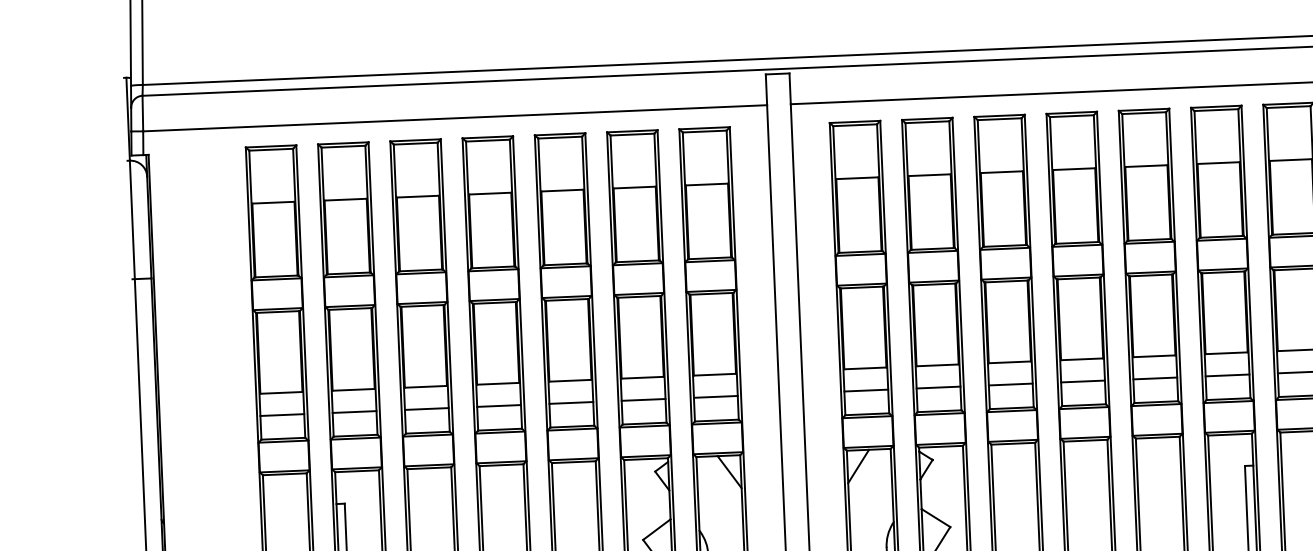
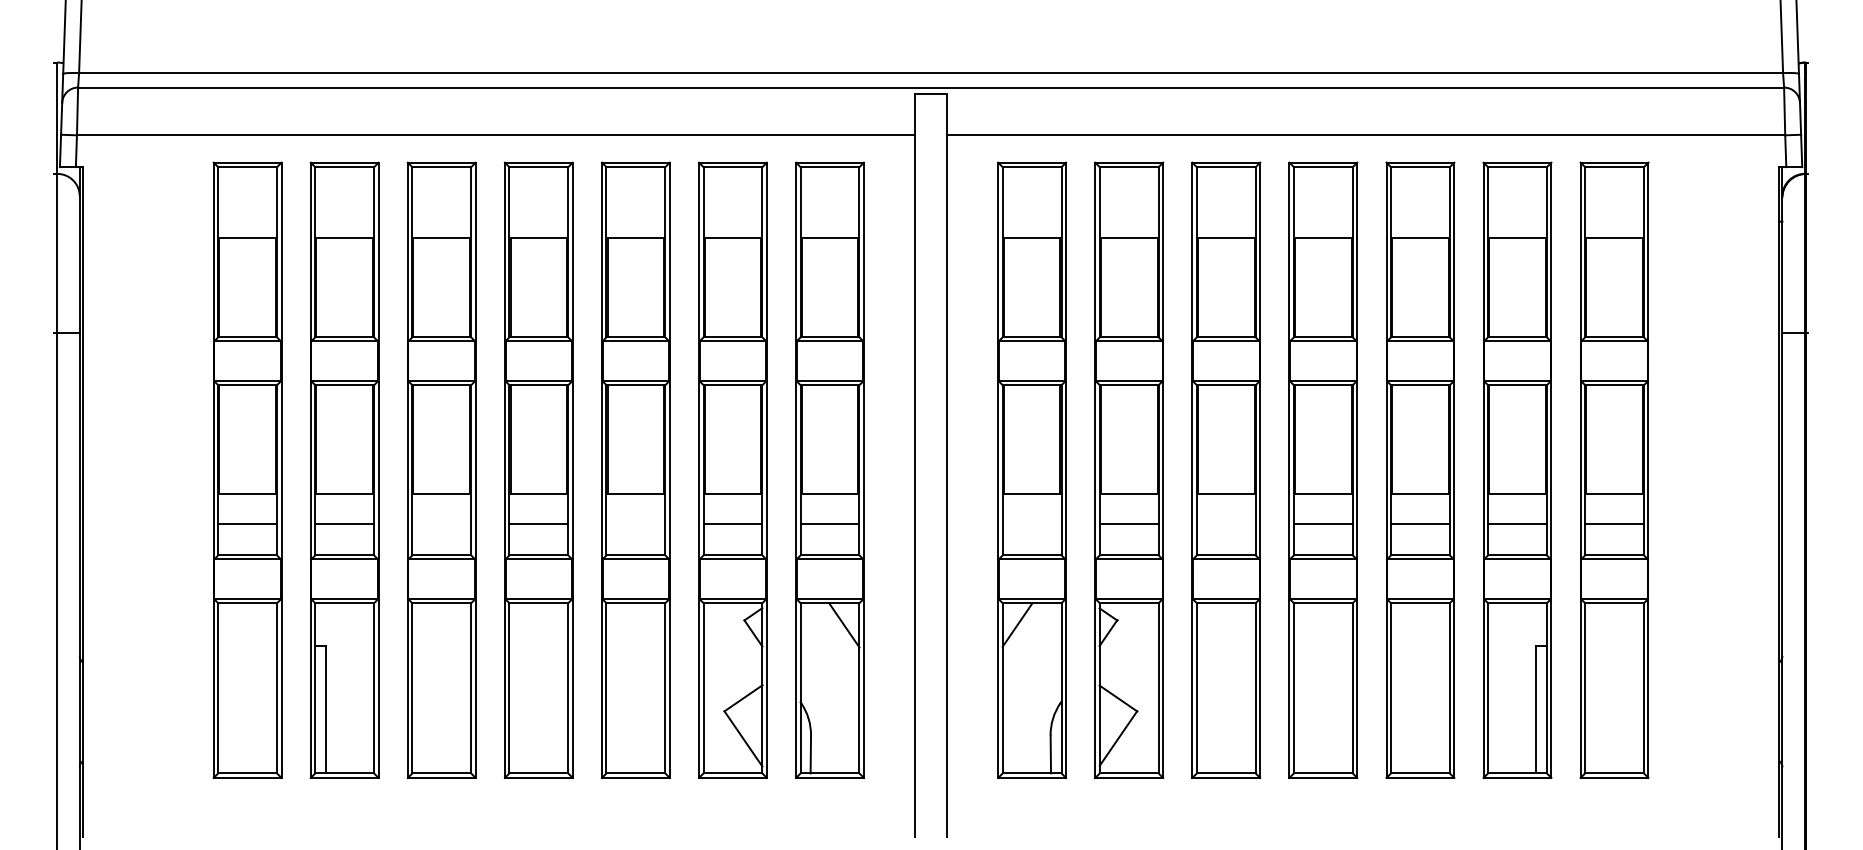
line: (1010, 384) -> (1225, 523), removed
line: (865, 390) -> (1031, 523), removed
line: (571, 402) -> (635, 523), removed
line: (426, 408) -> (441, 523), removed

